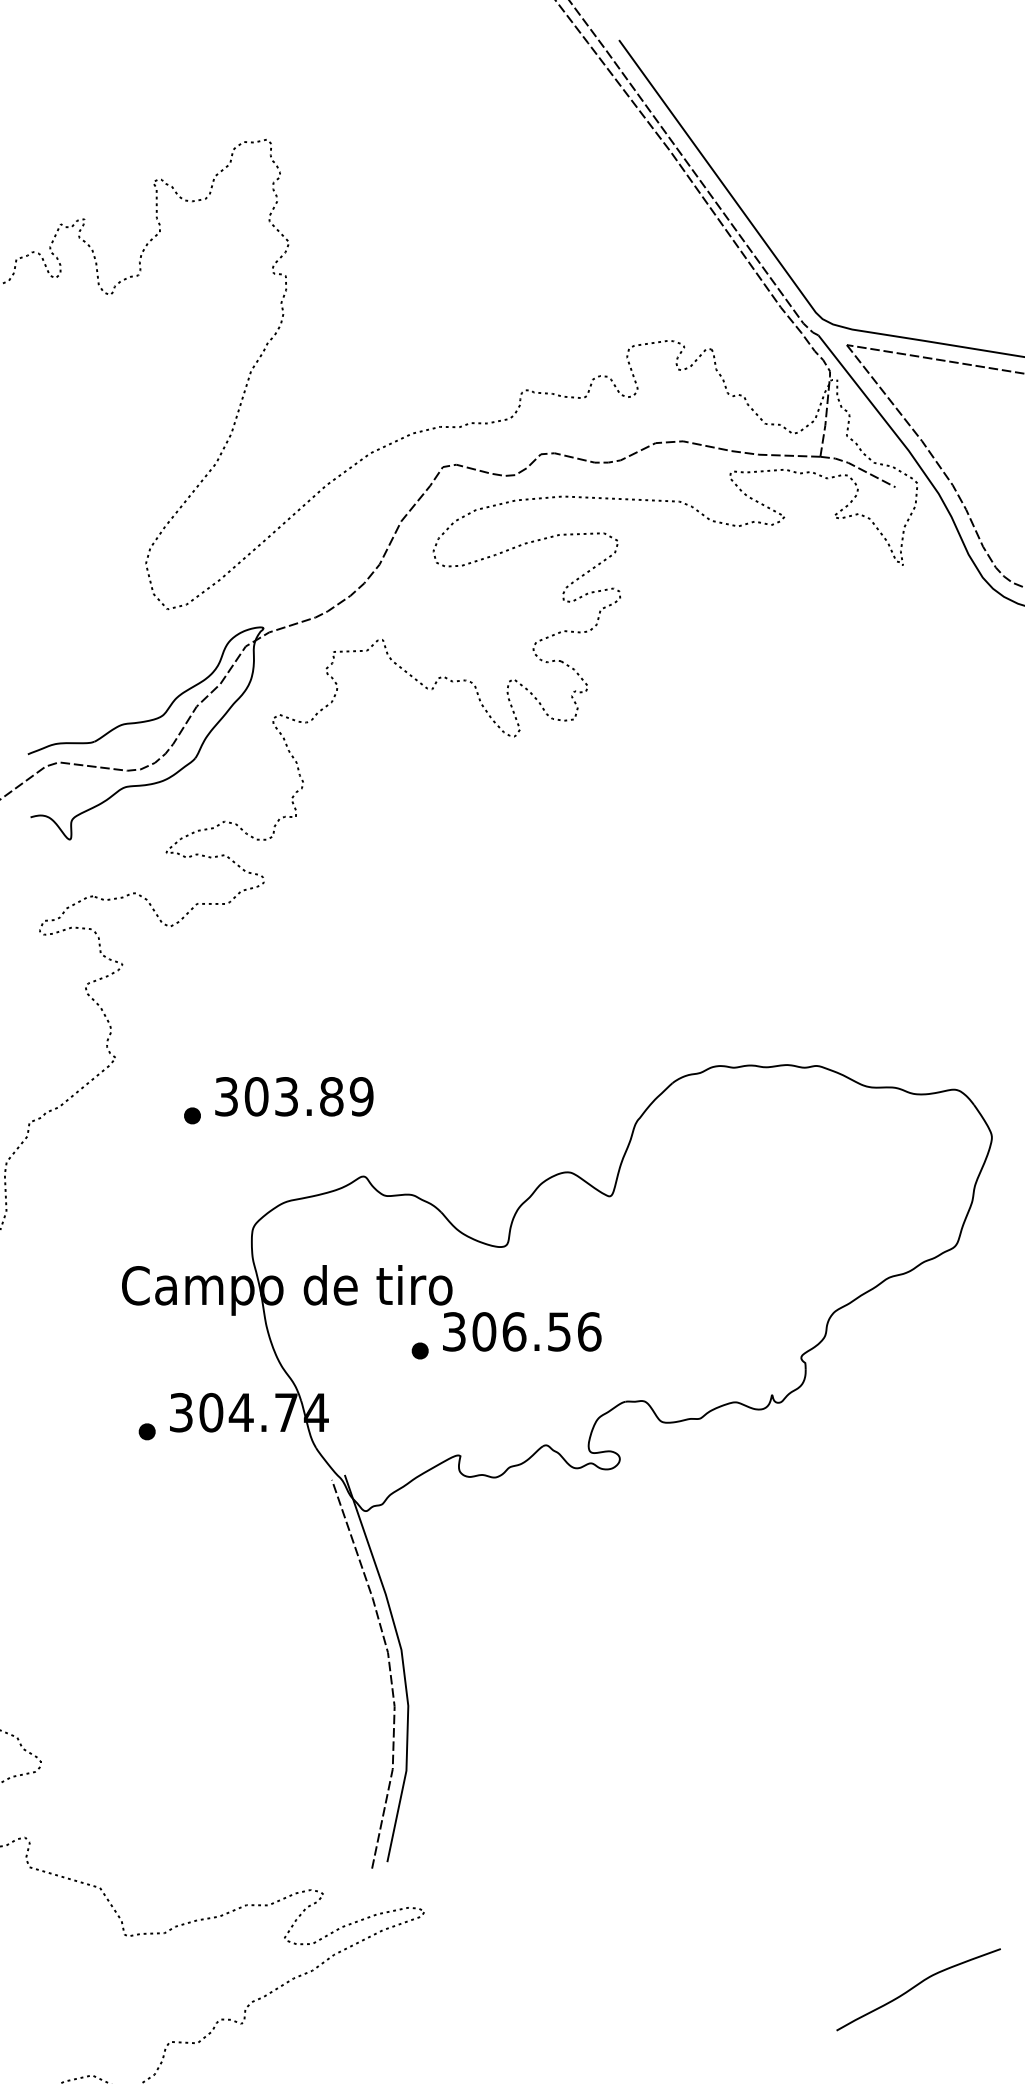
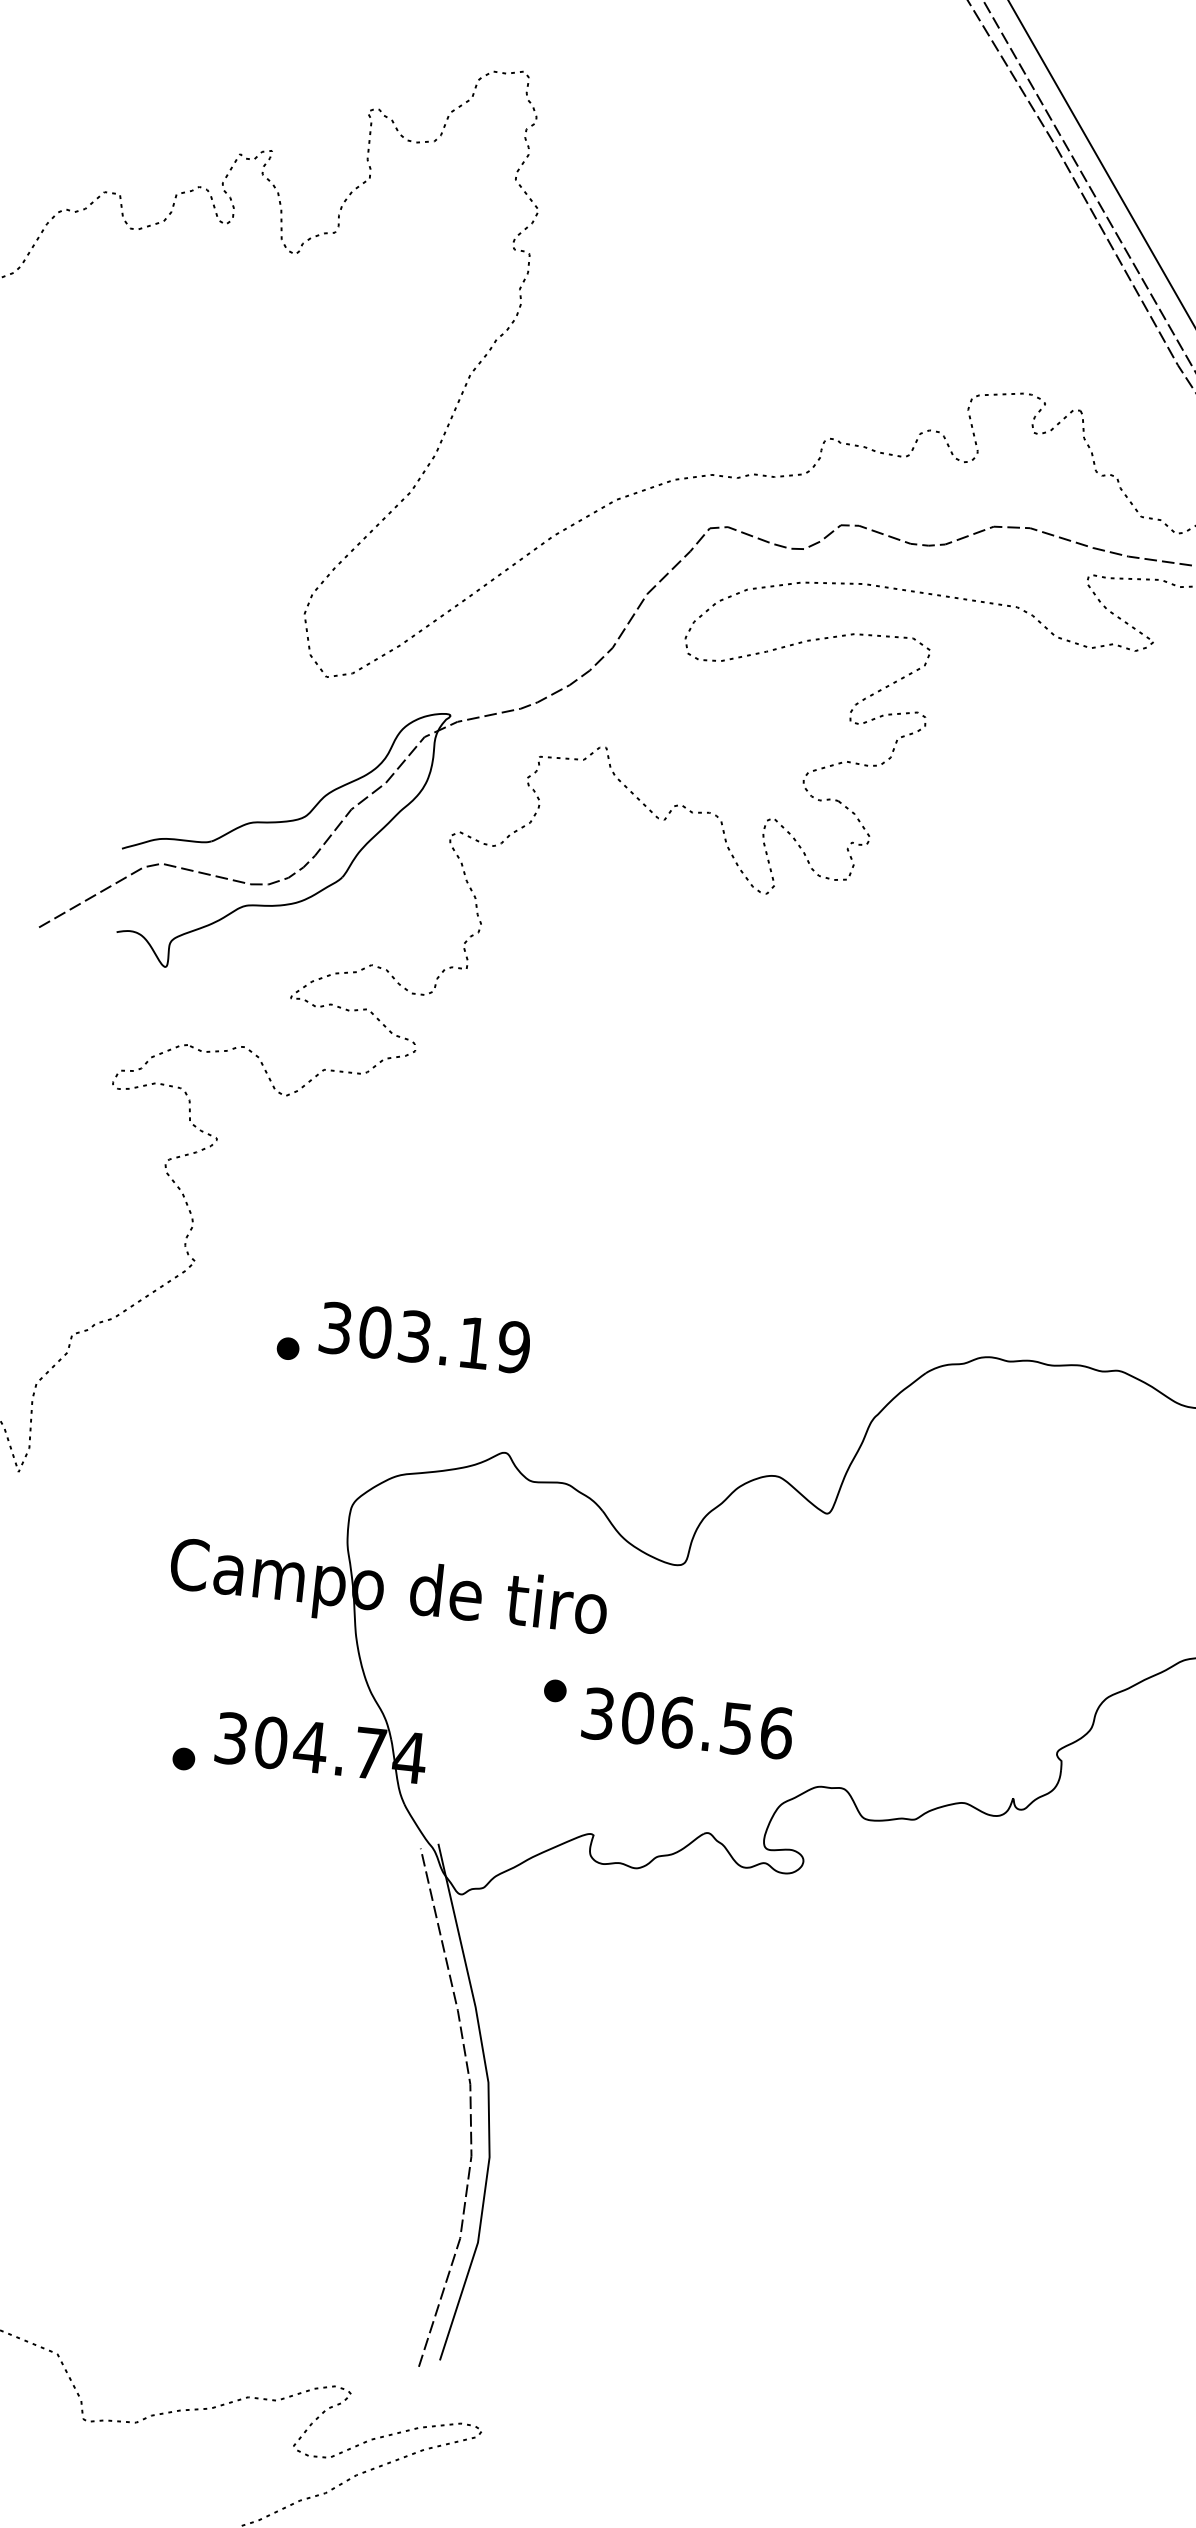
text: (331, 1096) -> (474, 1342), 303.89 -> 303.19
text: (522, 1331) -> (688, 1723), moved

